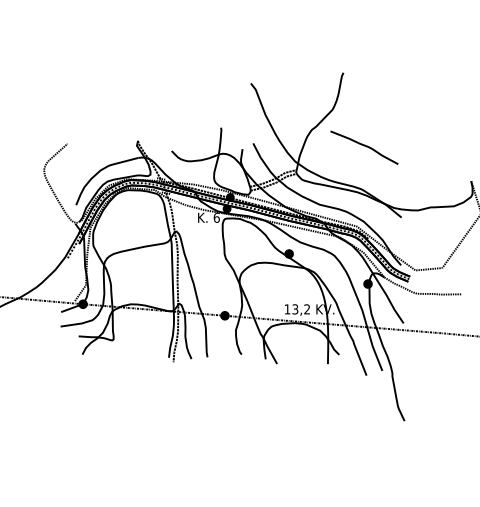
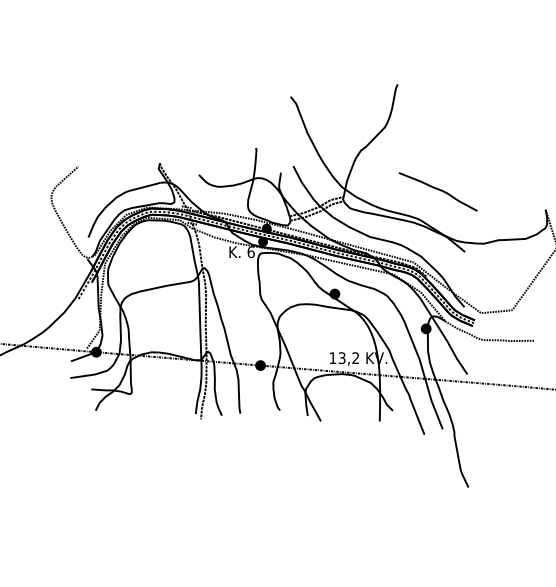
curve: (364, 146) -> (438, 190), moved

